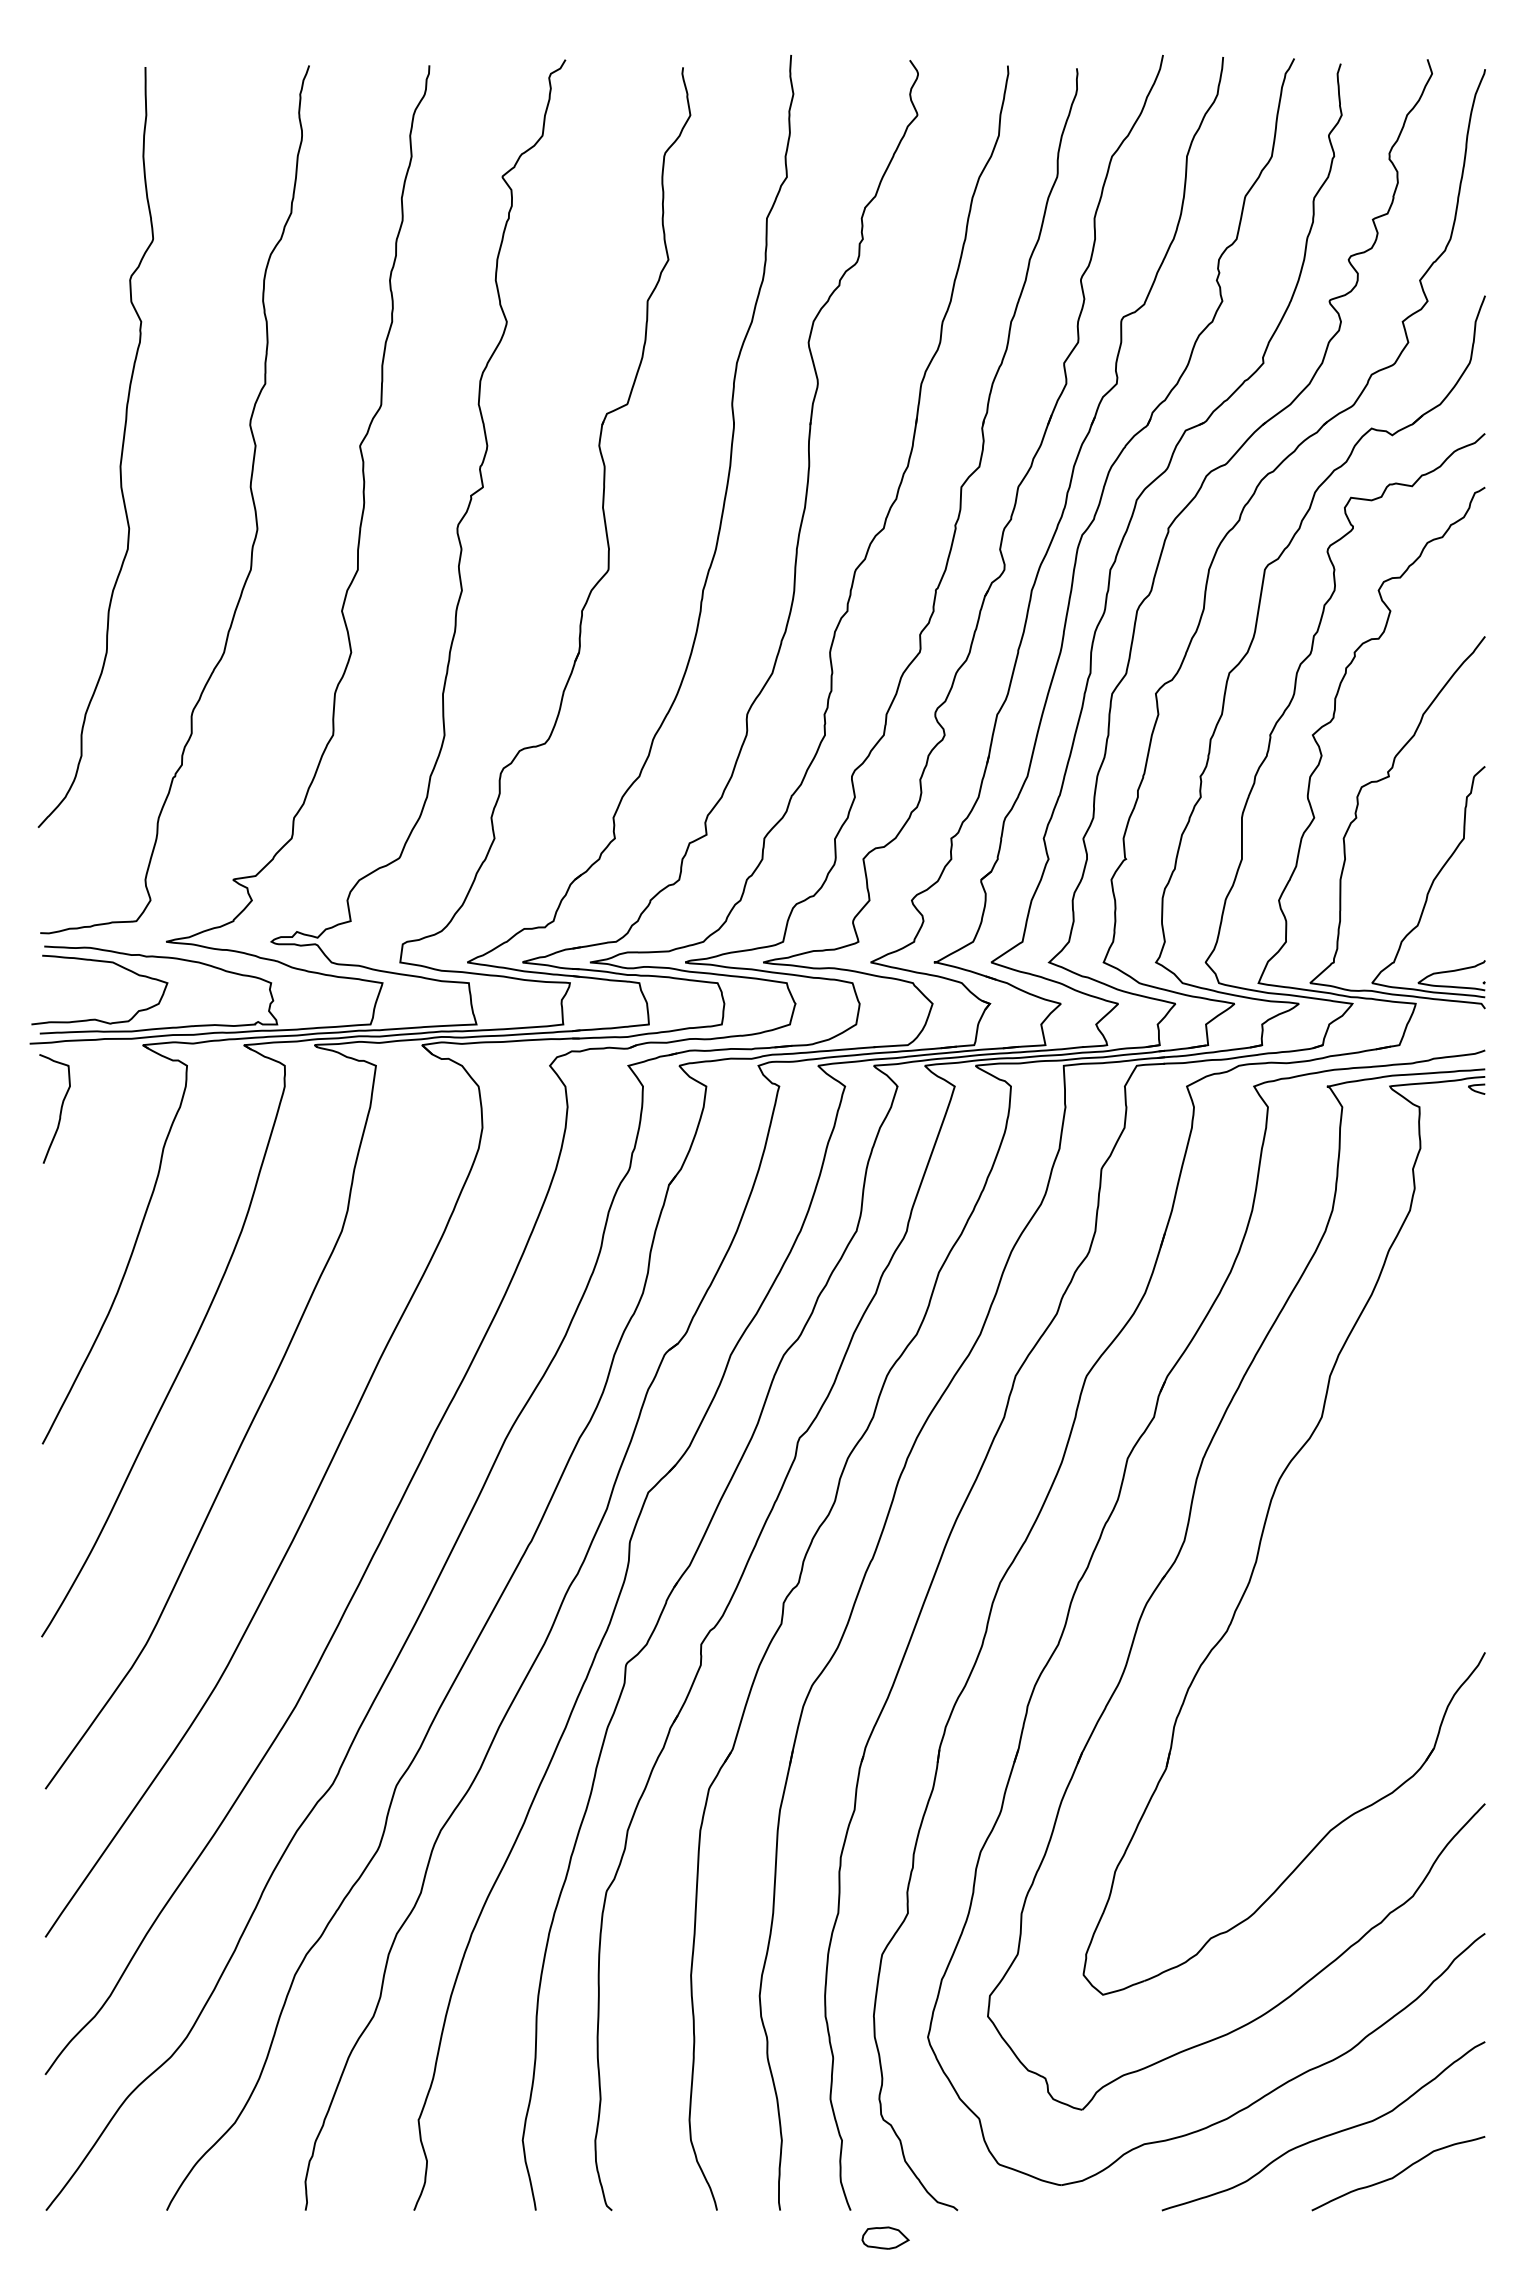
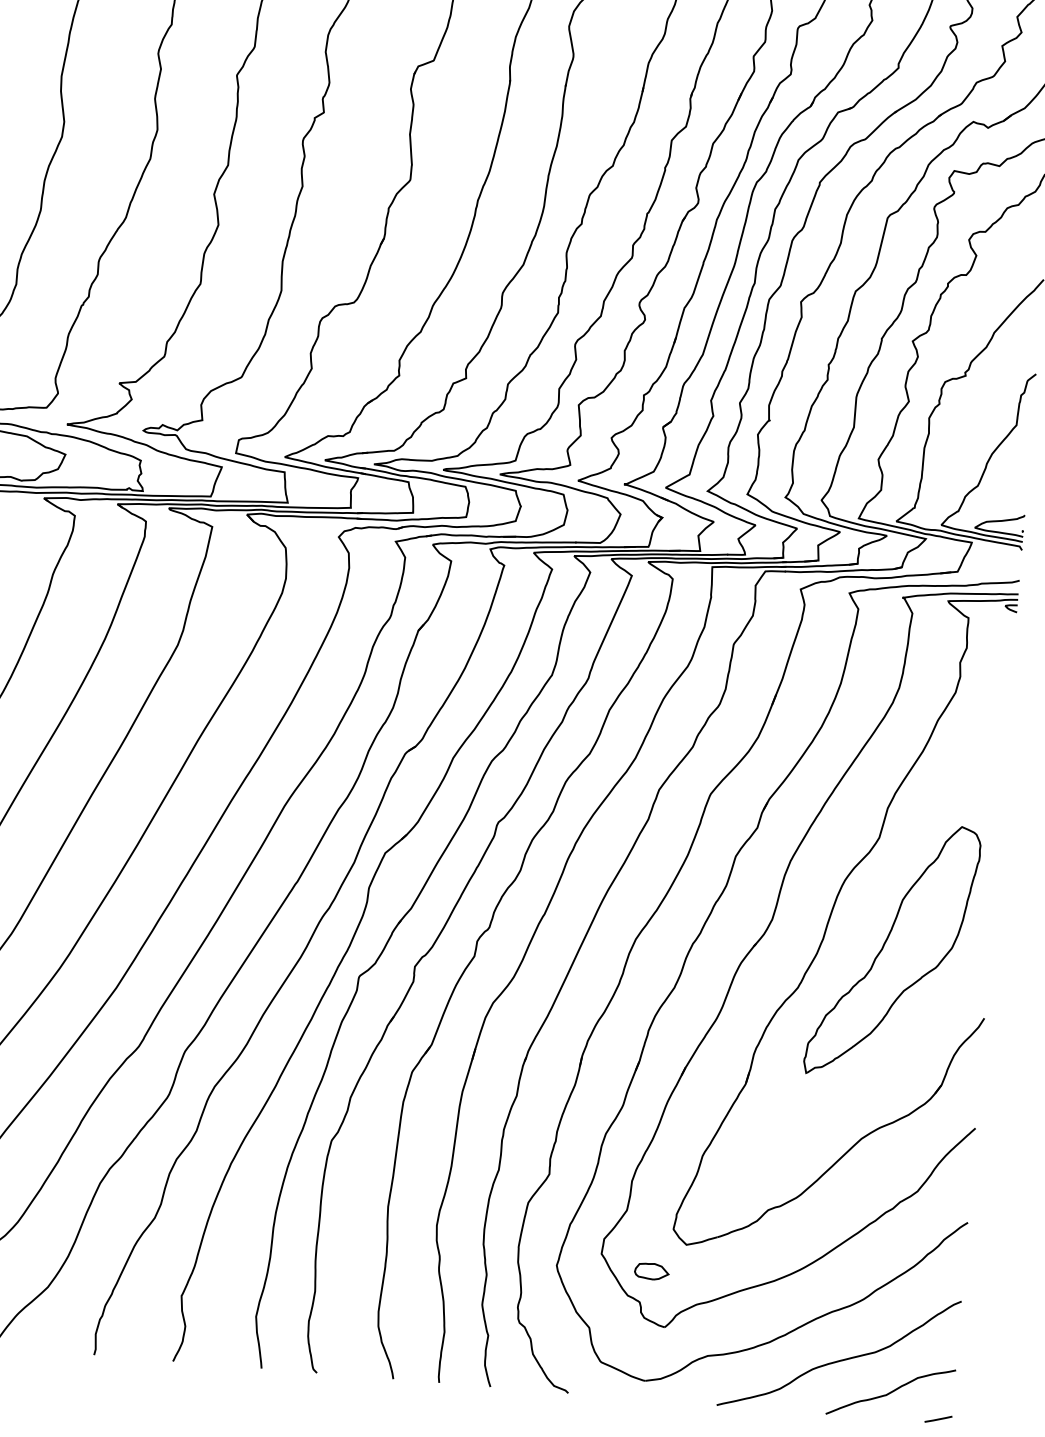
part: (1351, 1569) -> (892, 950), added
line: (1466, 2205) -> (938, 1419), added
part: (885, 2237) -> (651, 1271), moved

